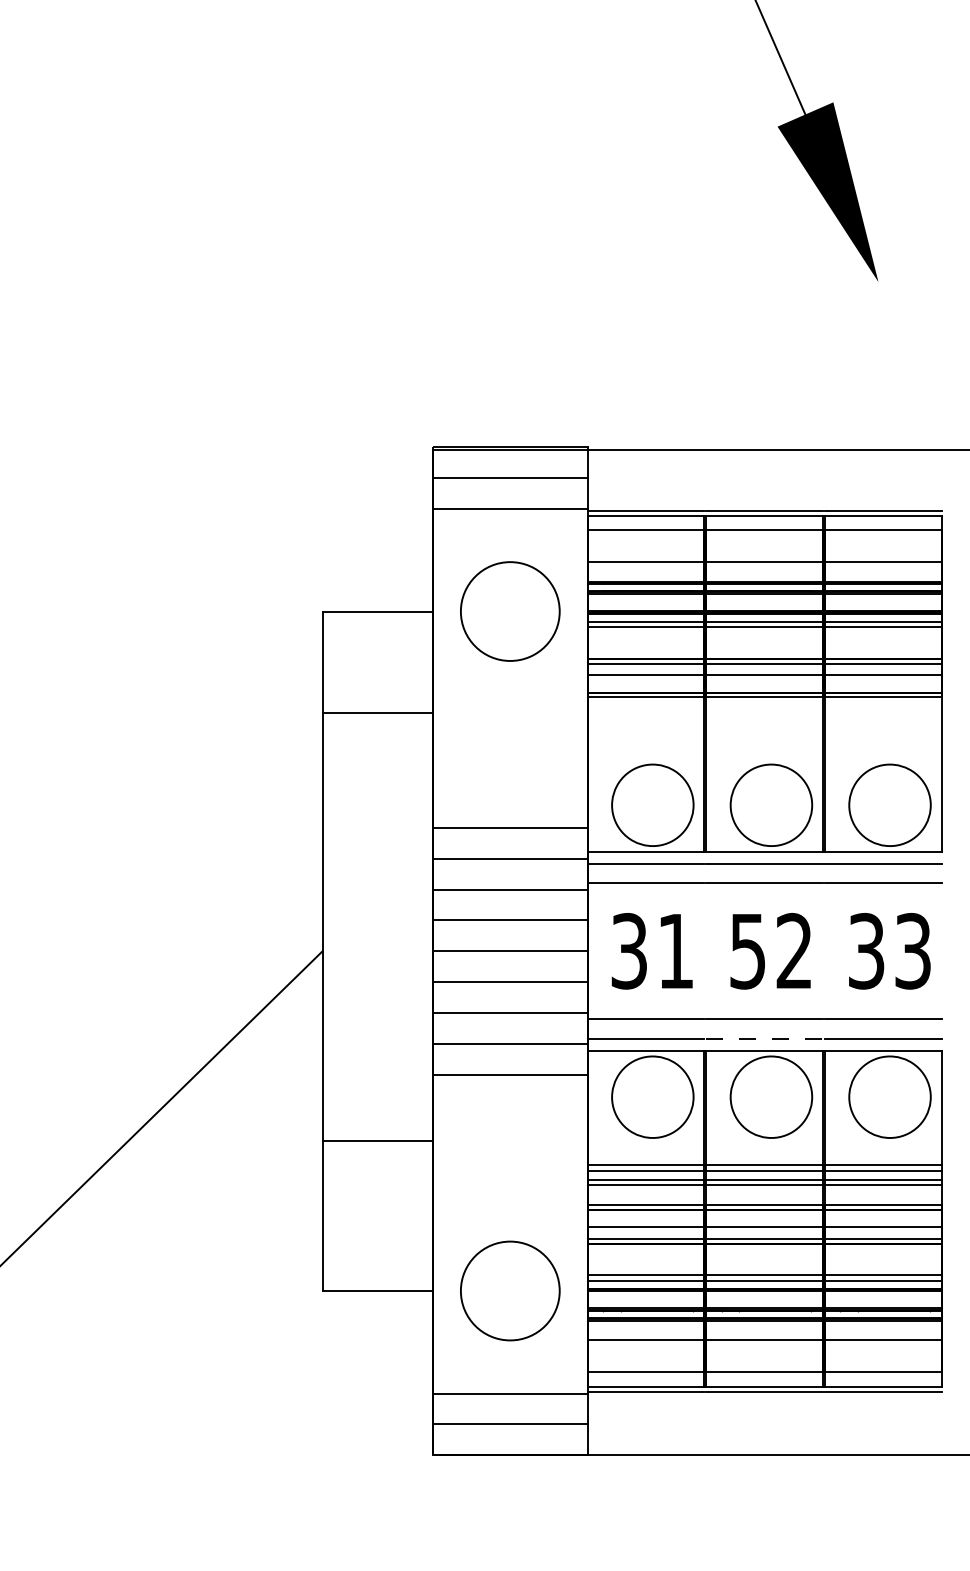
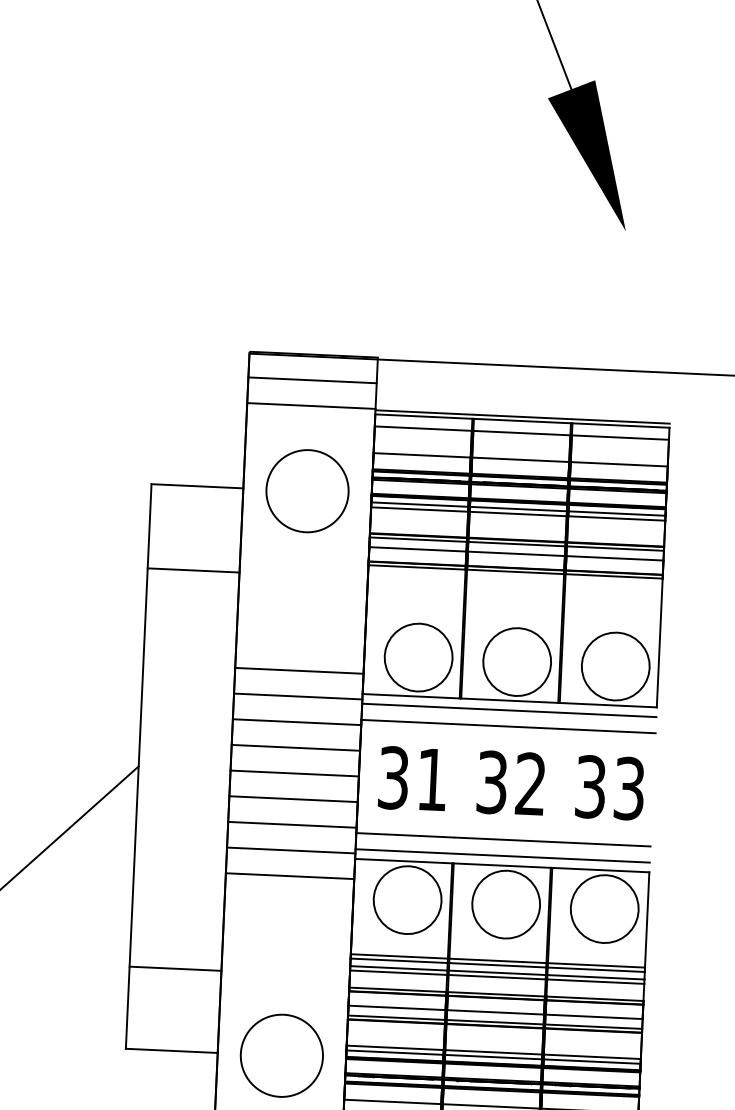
text: (747, 950) -> (491, 781), 52 -> 32
line: (765, 1038) -> (503, 855), dashed -> solid
line: (377, 1141) -> (175, 968), moved

